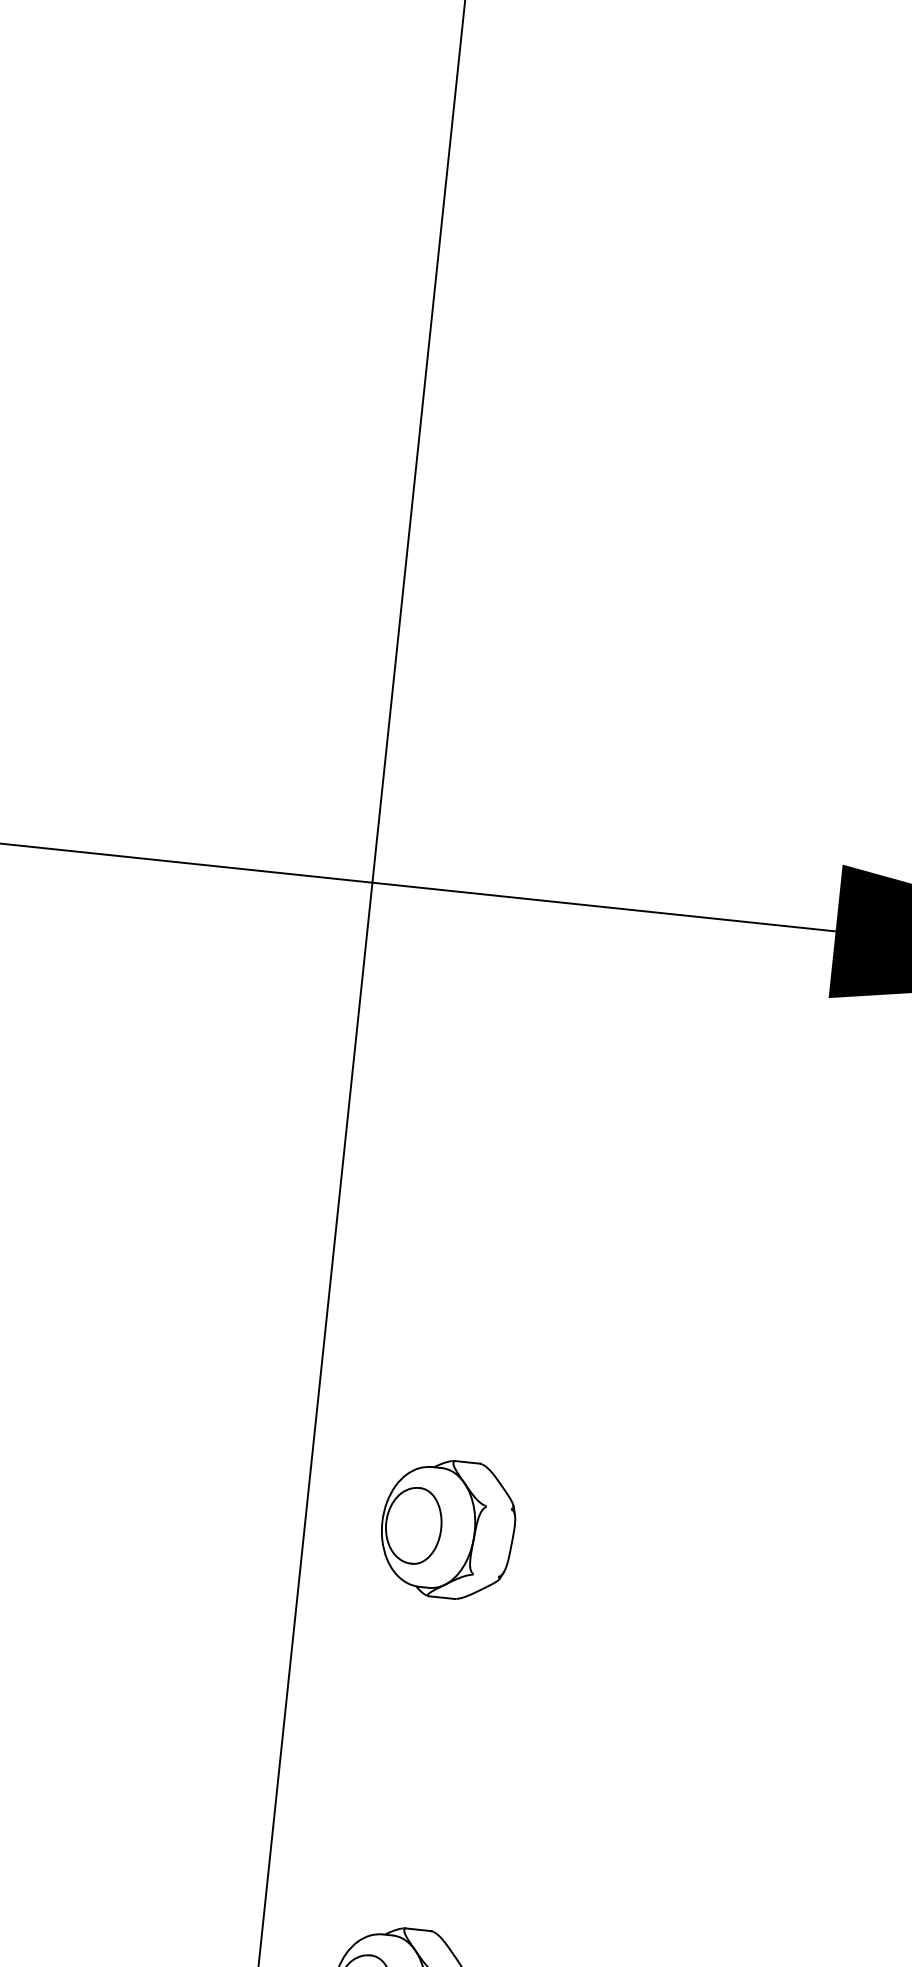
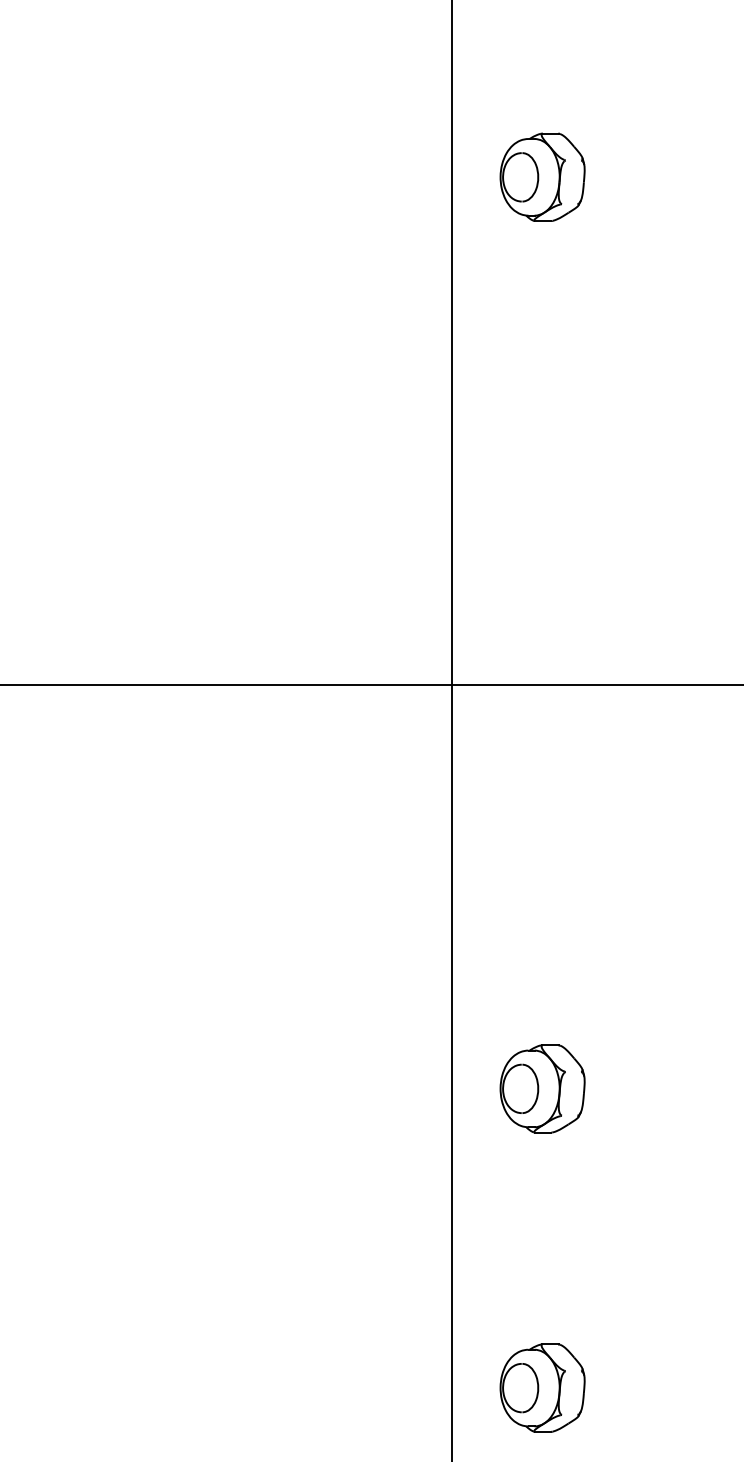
part: (597, 103) -> (542, 176), added

